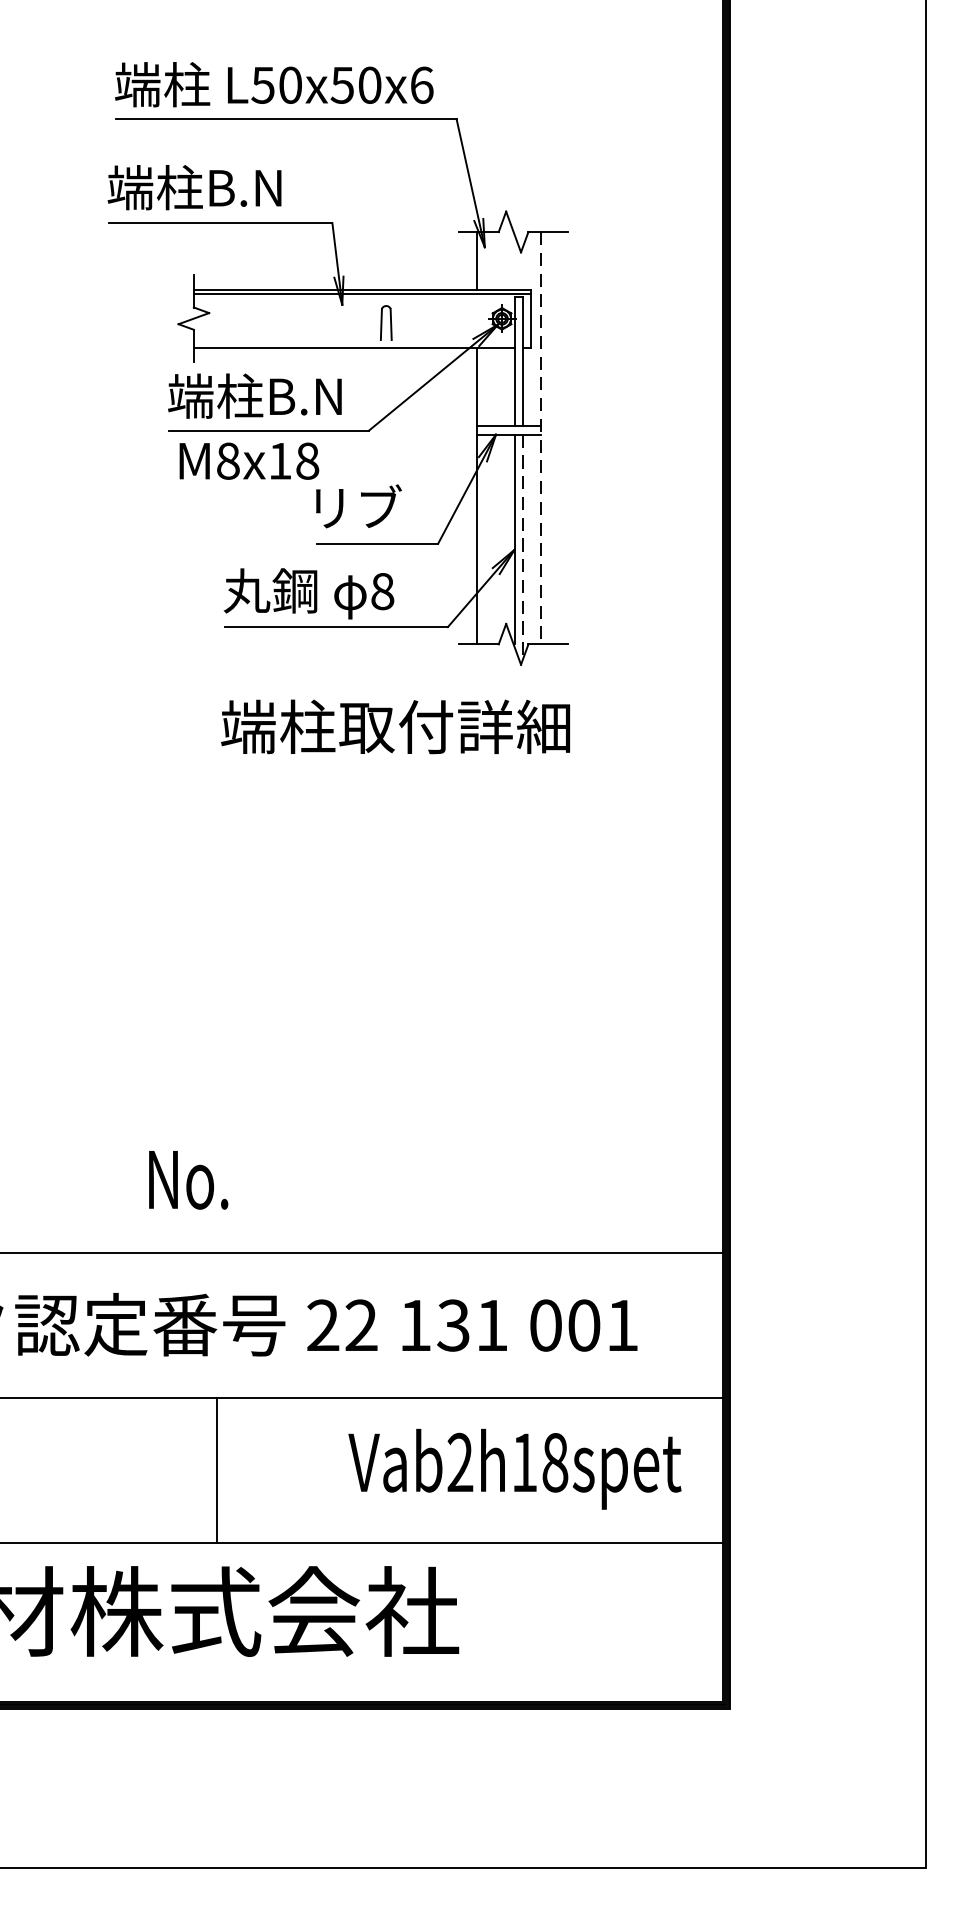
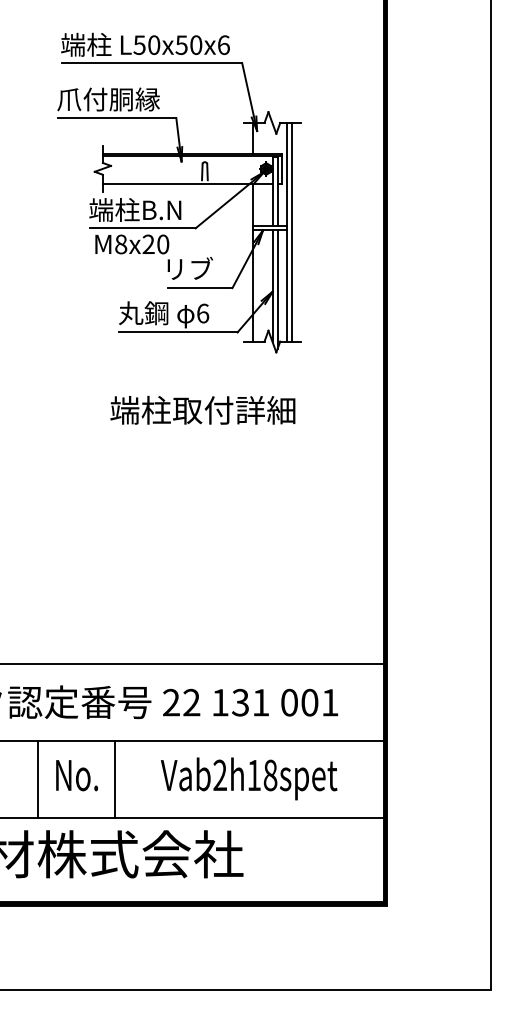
text: (204, 187) -> (108, 99), 端柱B.N -> 爪付胴縁
line: (549, 436) -> (291, 231), added
line: (540, 438) -> (286, 232), dashed -> solid
text: (293, 459) -> (155, 243), M8x18 -> M8x20
line: (523, 548) -> (277, 290), dashed -> solid
text: (383, 591) -> (203, 313), 8 -> 6
text: (394, 725) -> (202, 409), moved
text: (189, 1179) -> (77, 775), moved
text: (515, 1468) -> (249, 778), moved
line: (72, 1470) -> (38, 779), added

